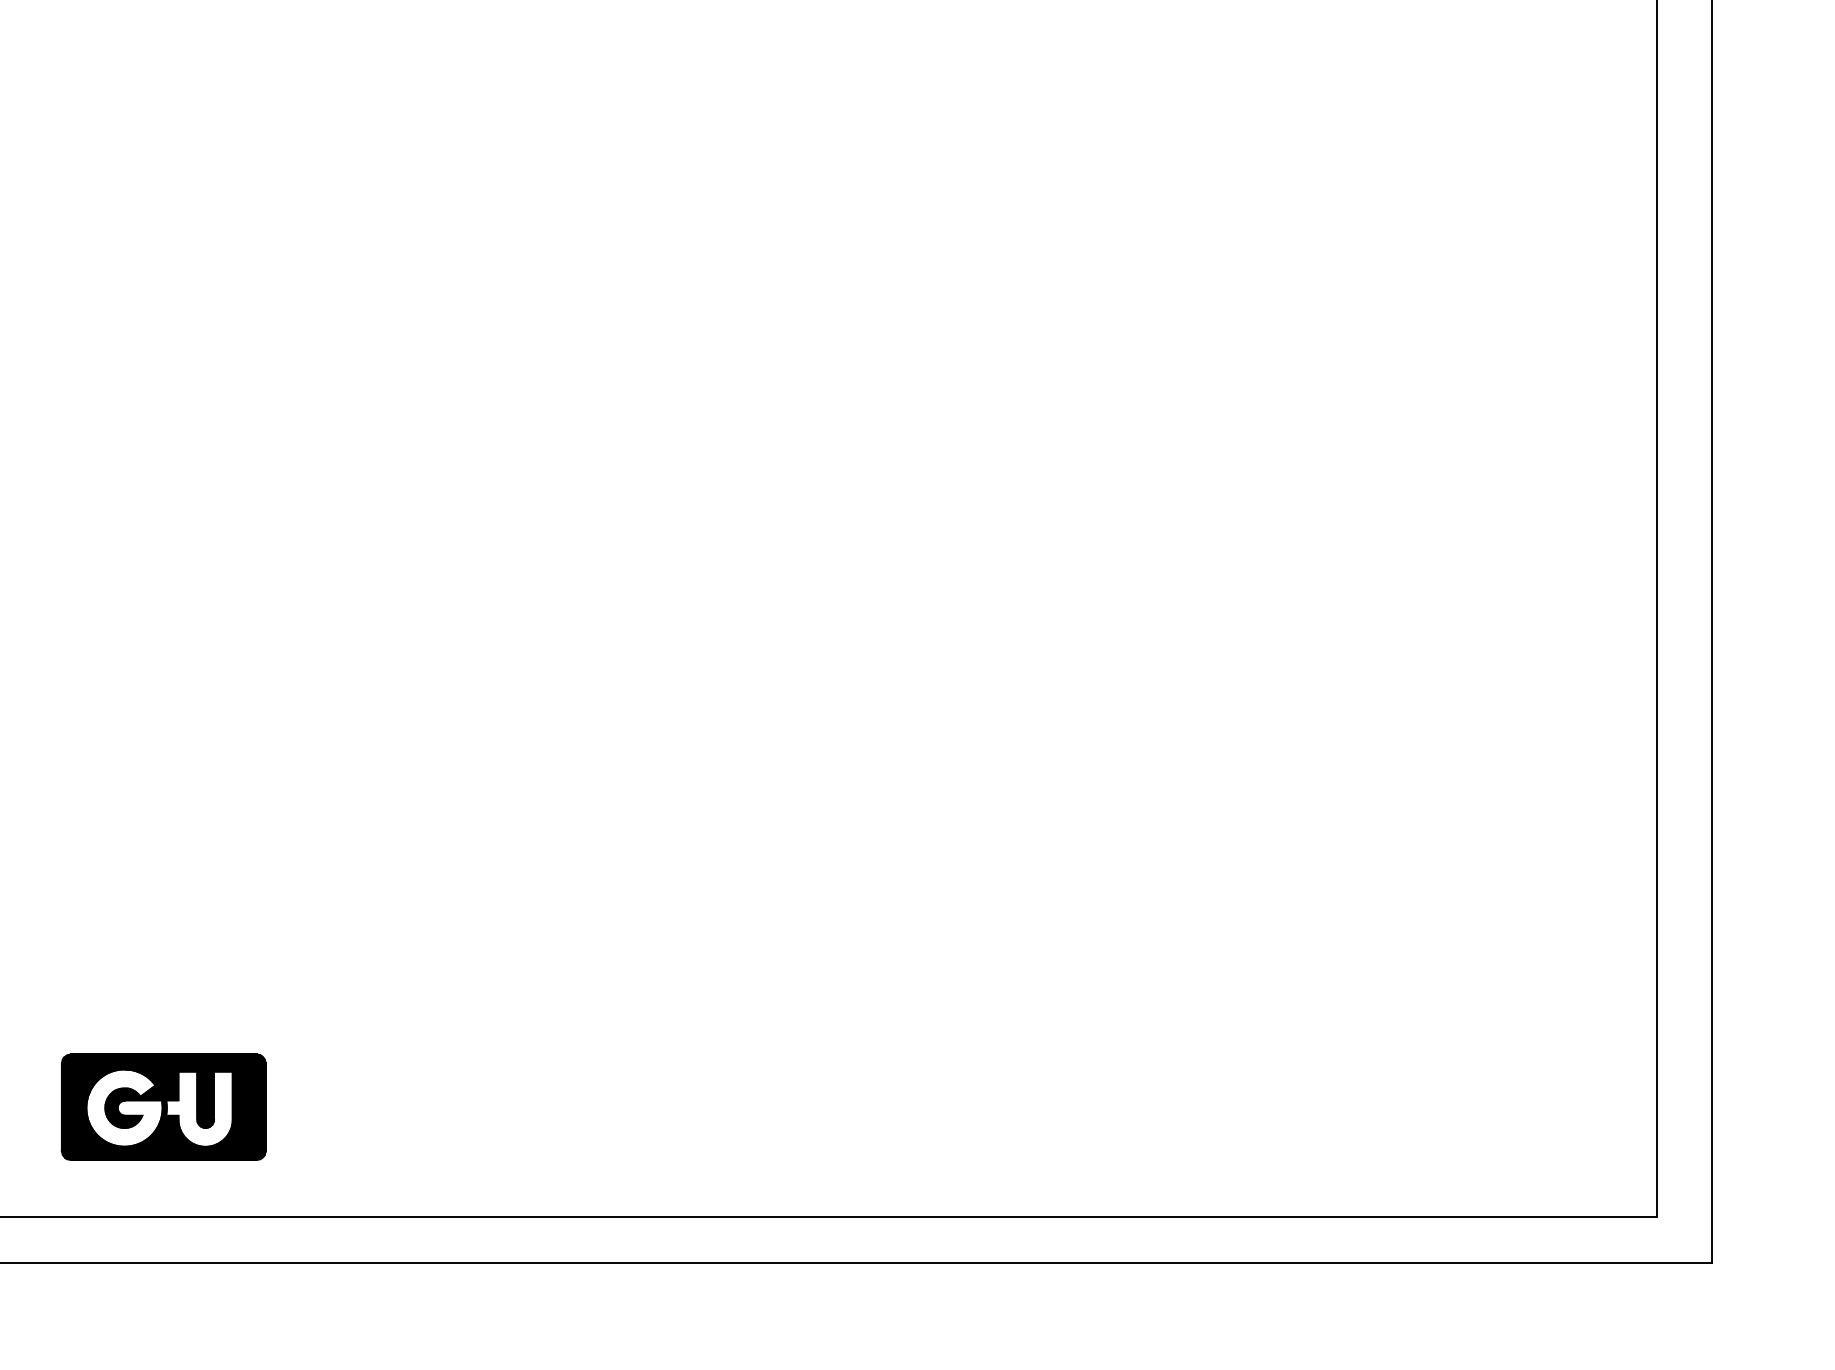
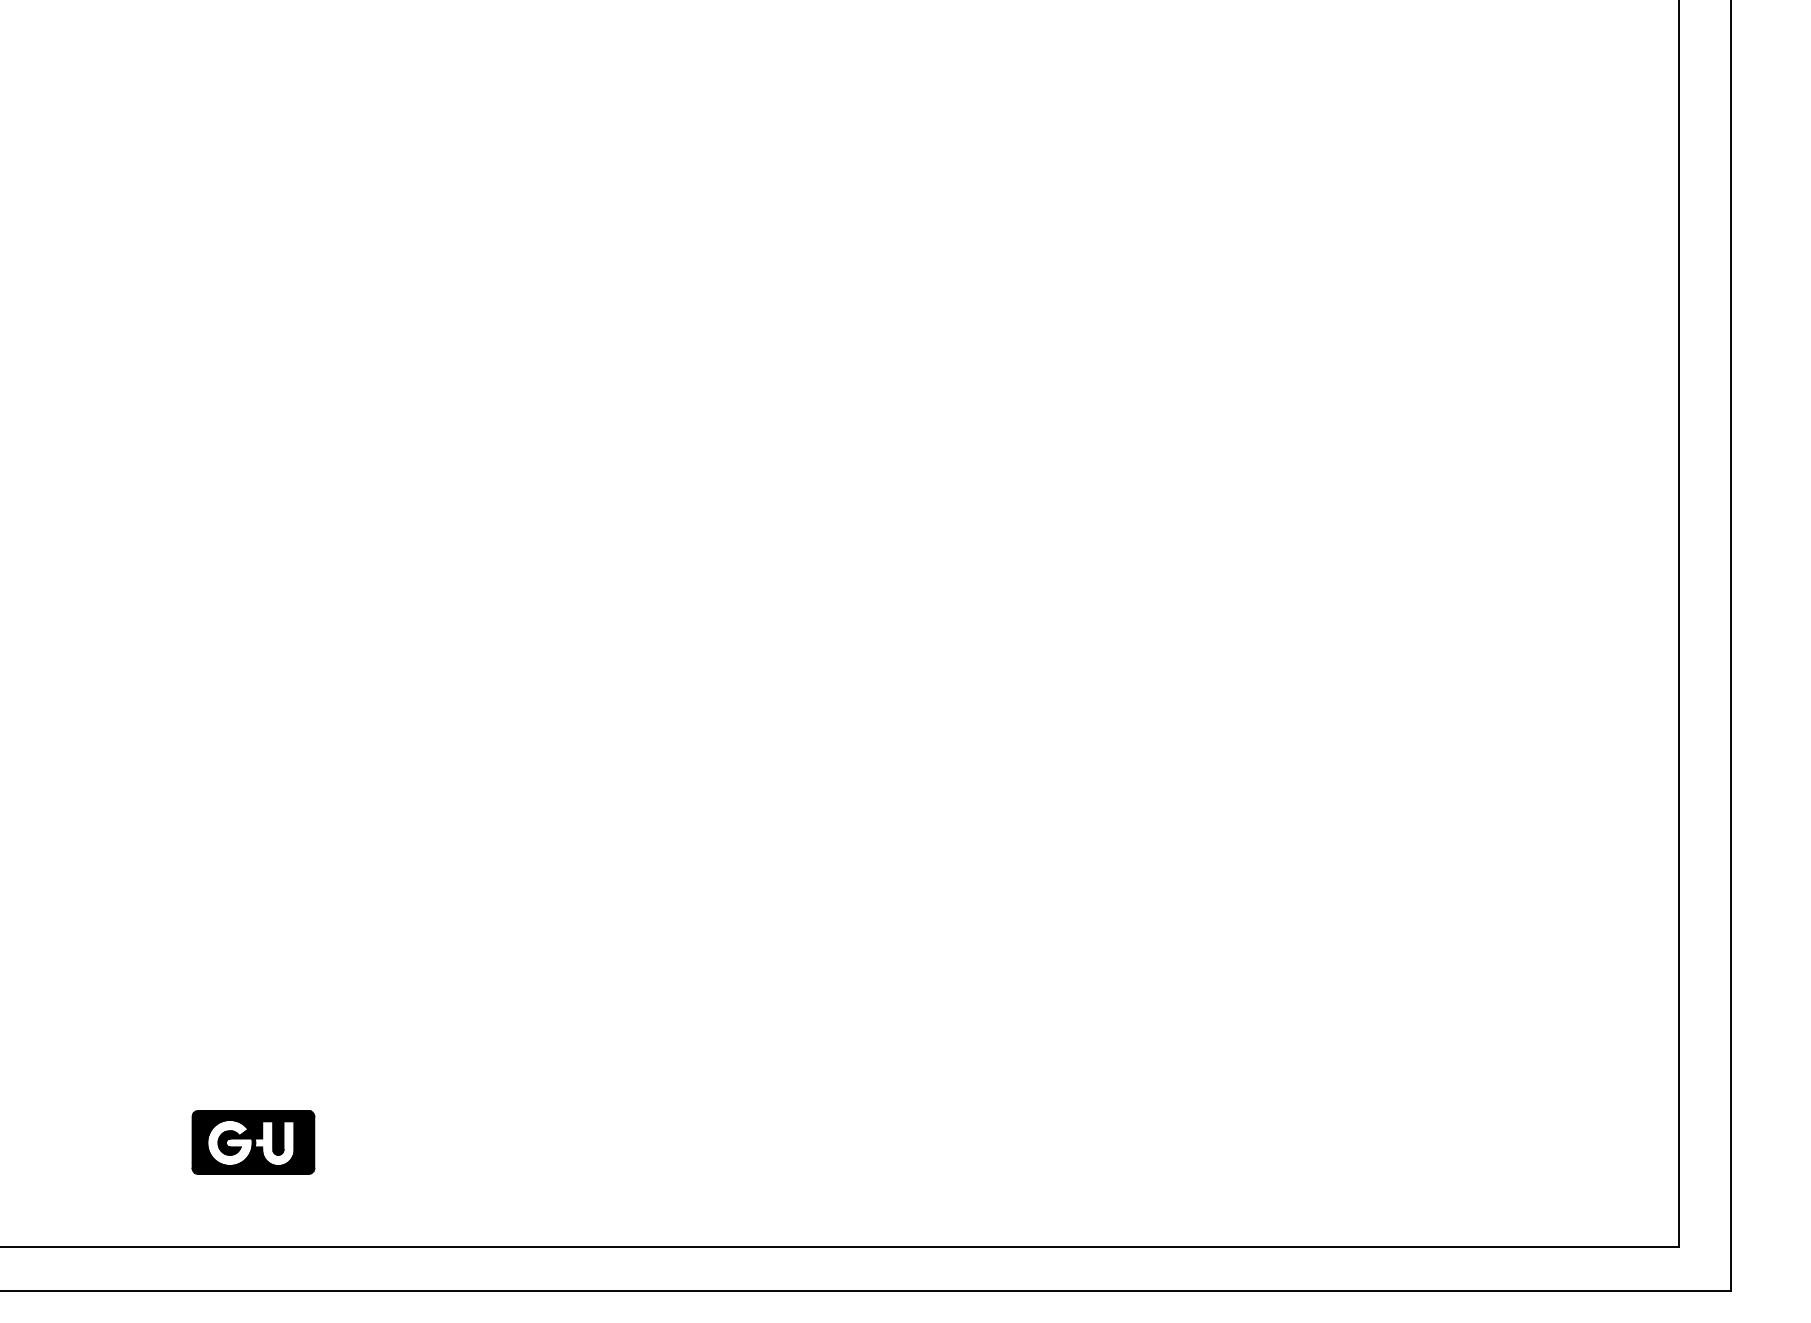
part: (163, 1107) -> (253, 1142), size x0.62

